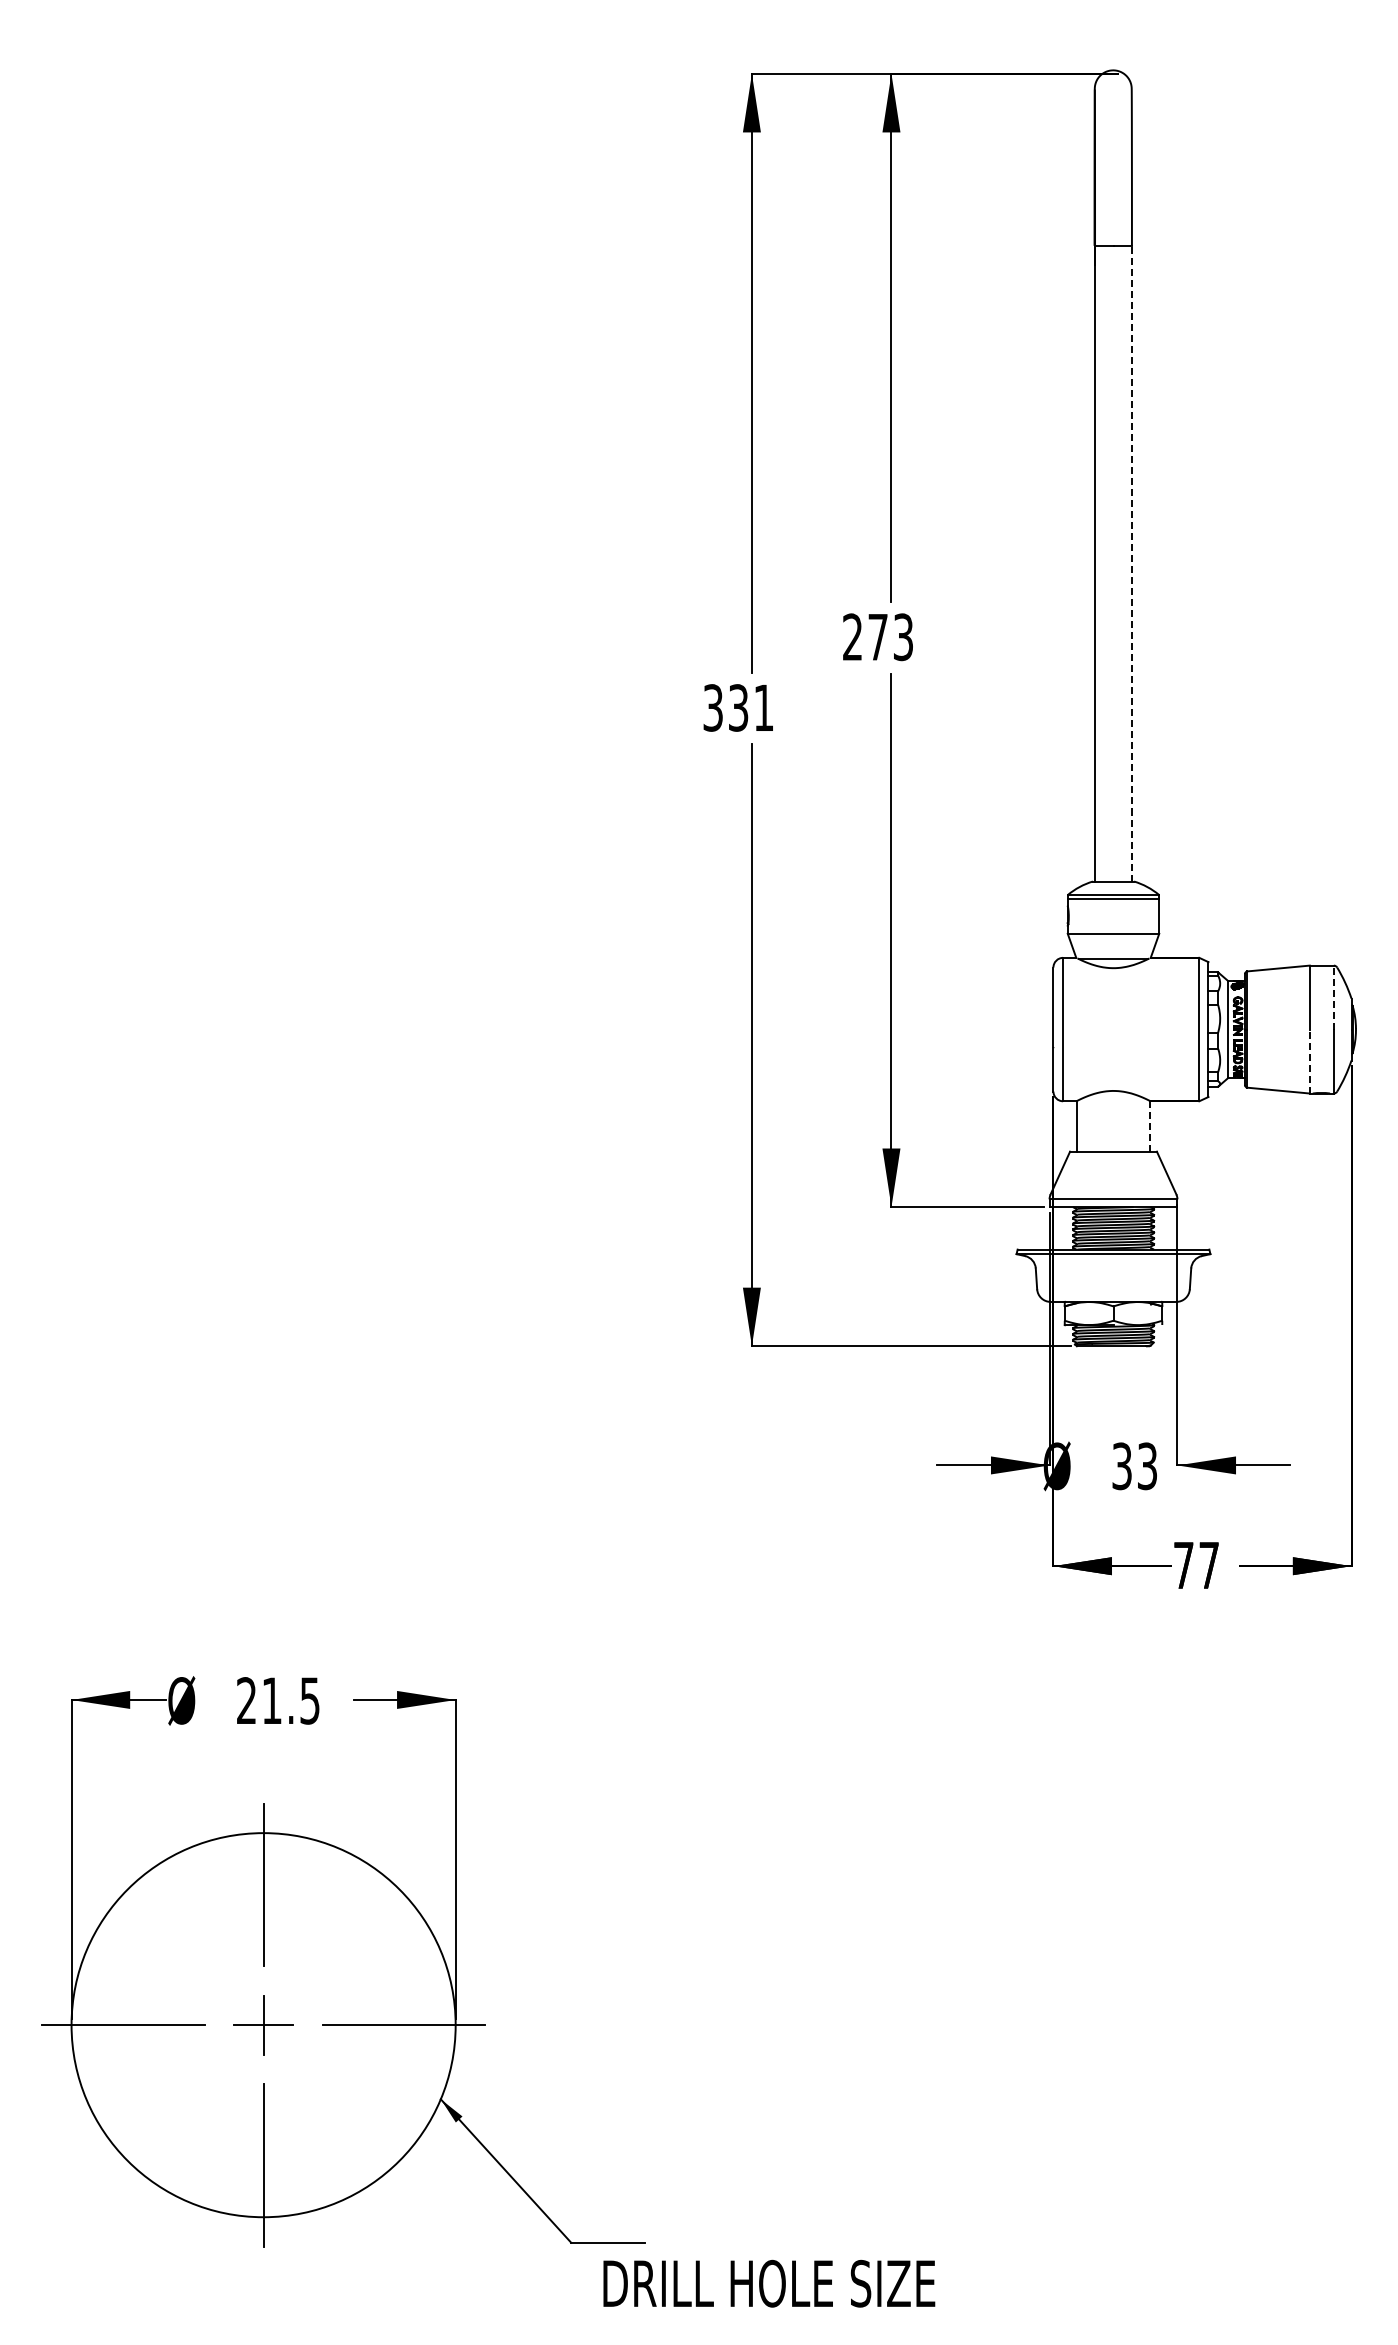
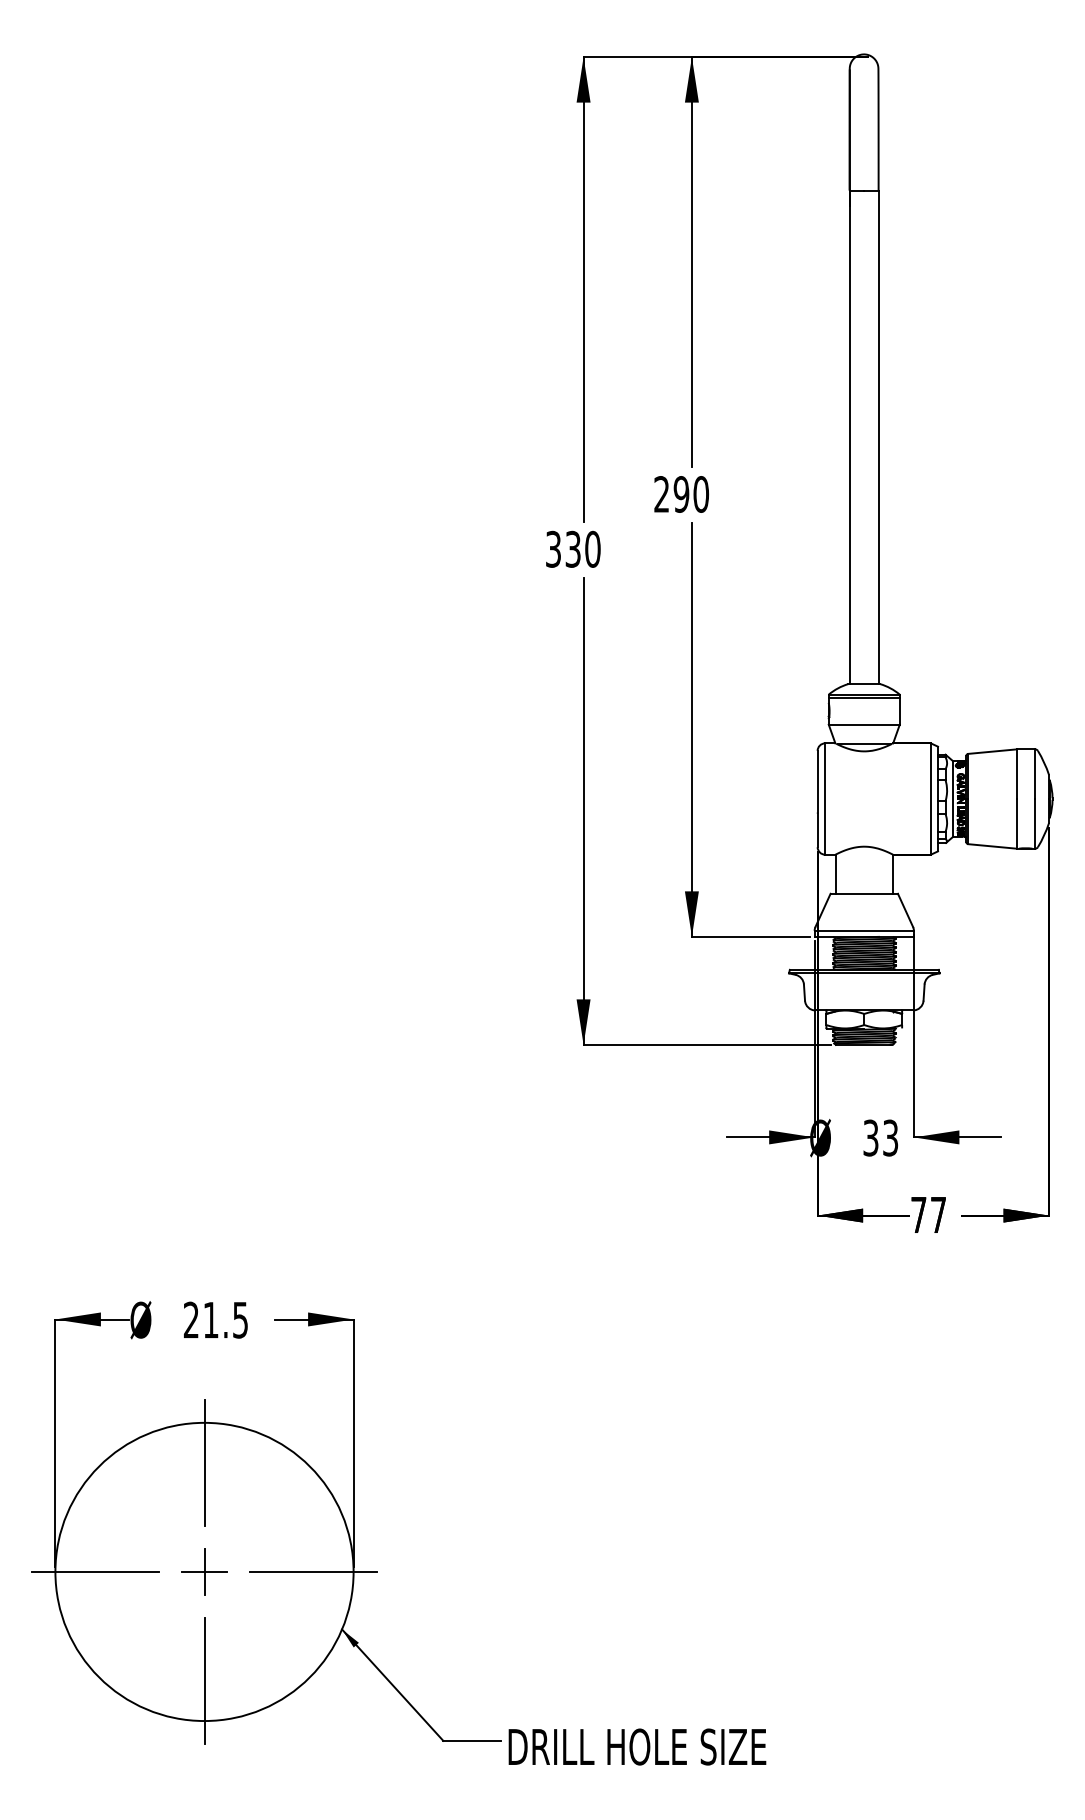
line: (1131, 563) -> (878, 437), dashed -> solid
text: (890, 637) -> (691, 494), 273 -> 290
text: (763, 707) -> (592, 549), 331 -> 330
line: (1333, 997) -> (1035, 774), dashed -> solid
line: (1309, 1061) -> (1016, 823), dashed -> solid
line: (1150, 1125) -> (892, 873), dashed -> solid
text: (769, 2283) -> (637, 1746), moved

